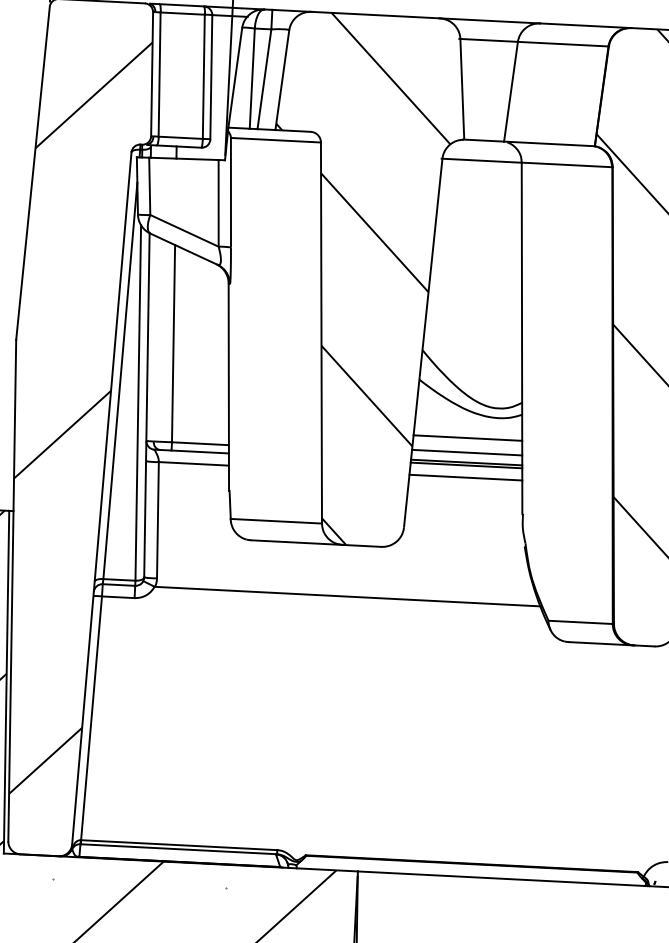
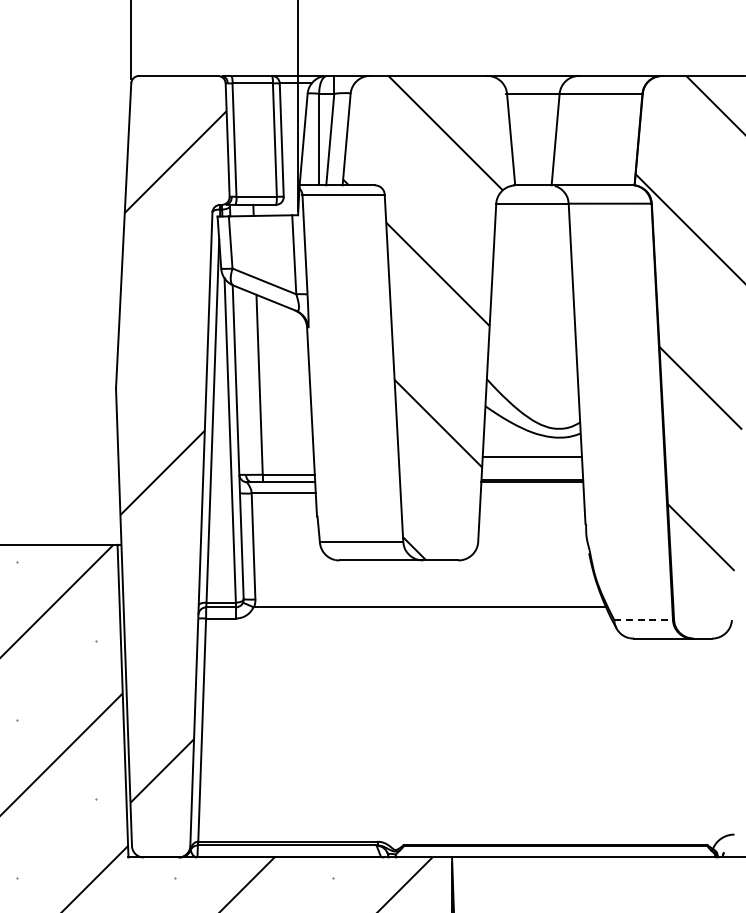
line: (467, 452) -> (532, 470), removed
line: (464, 477) -> (531, 493), removed
line: (581, 622) -> (644, 620), solid -> dashed

